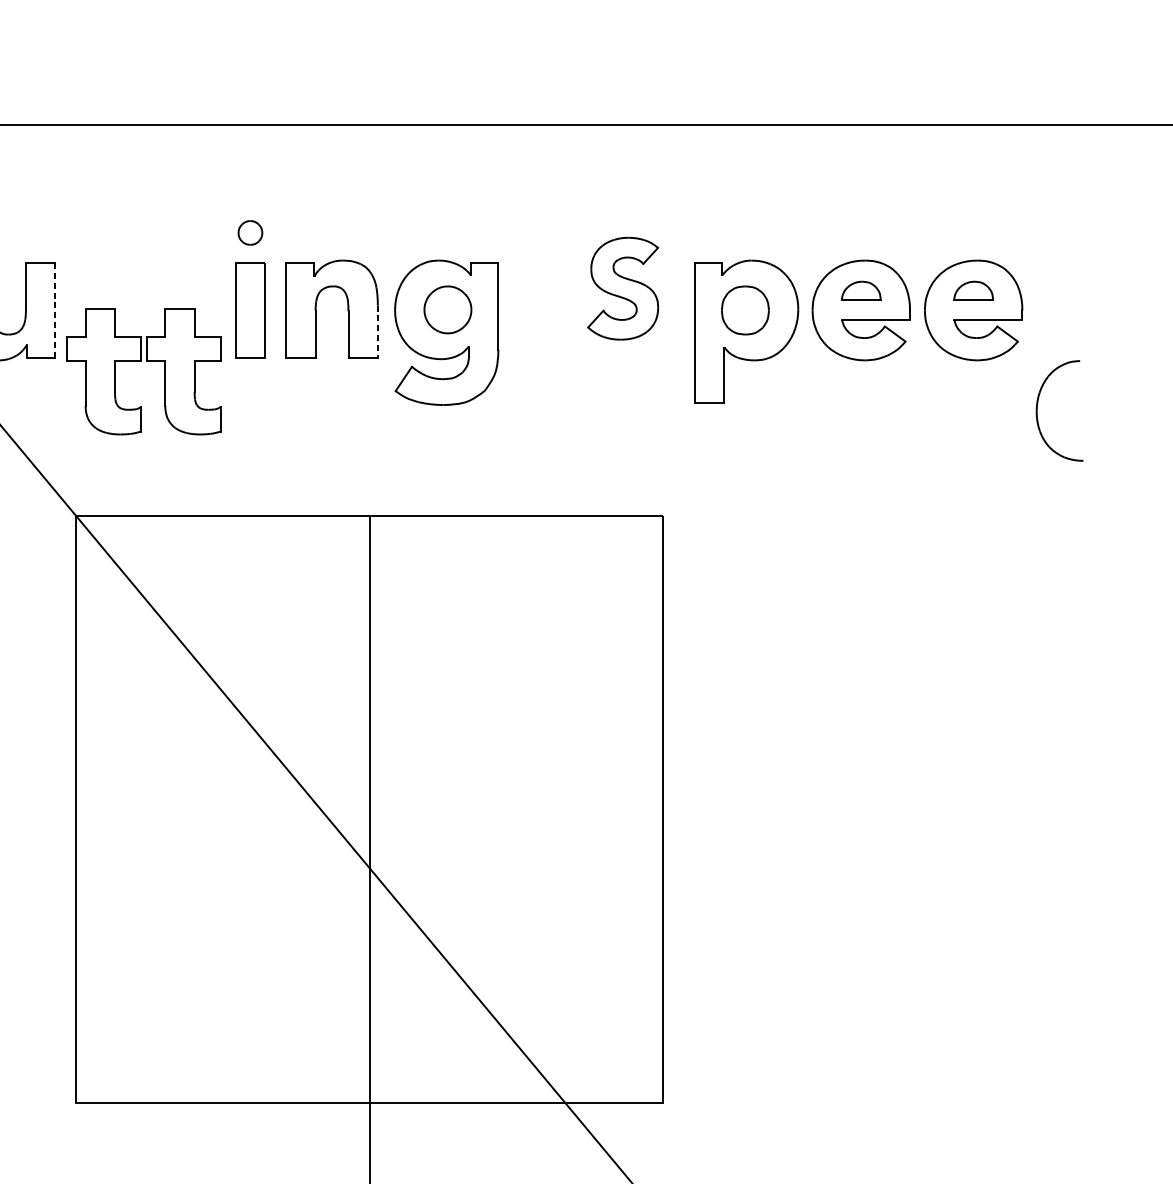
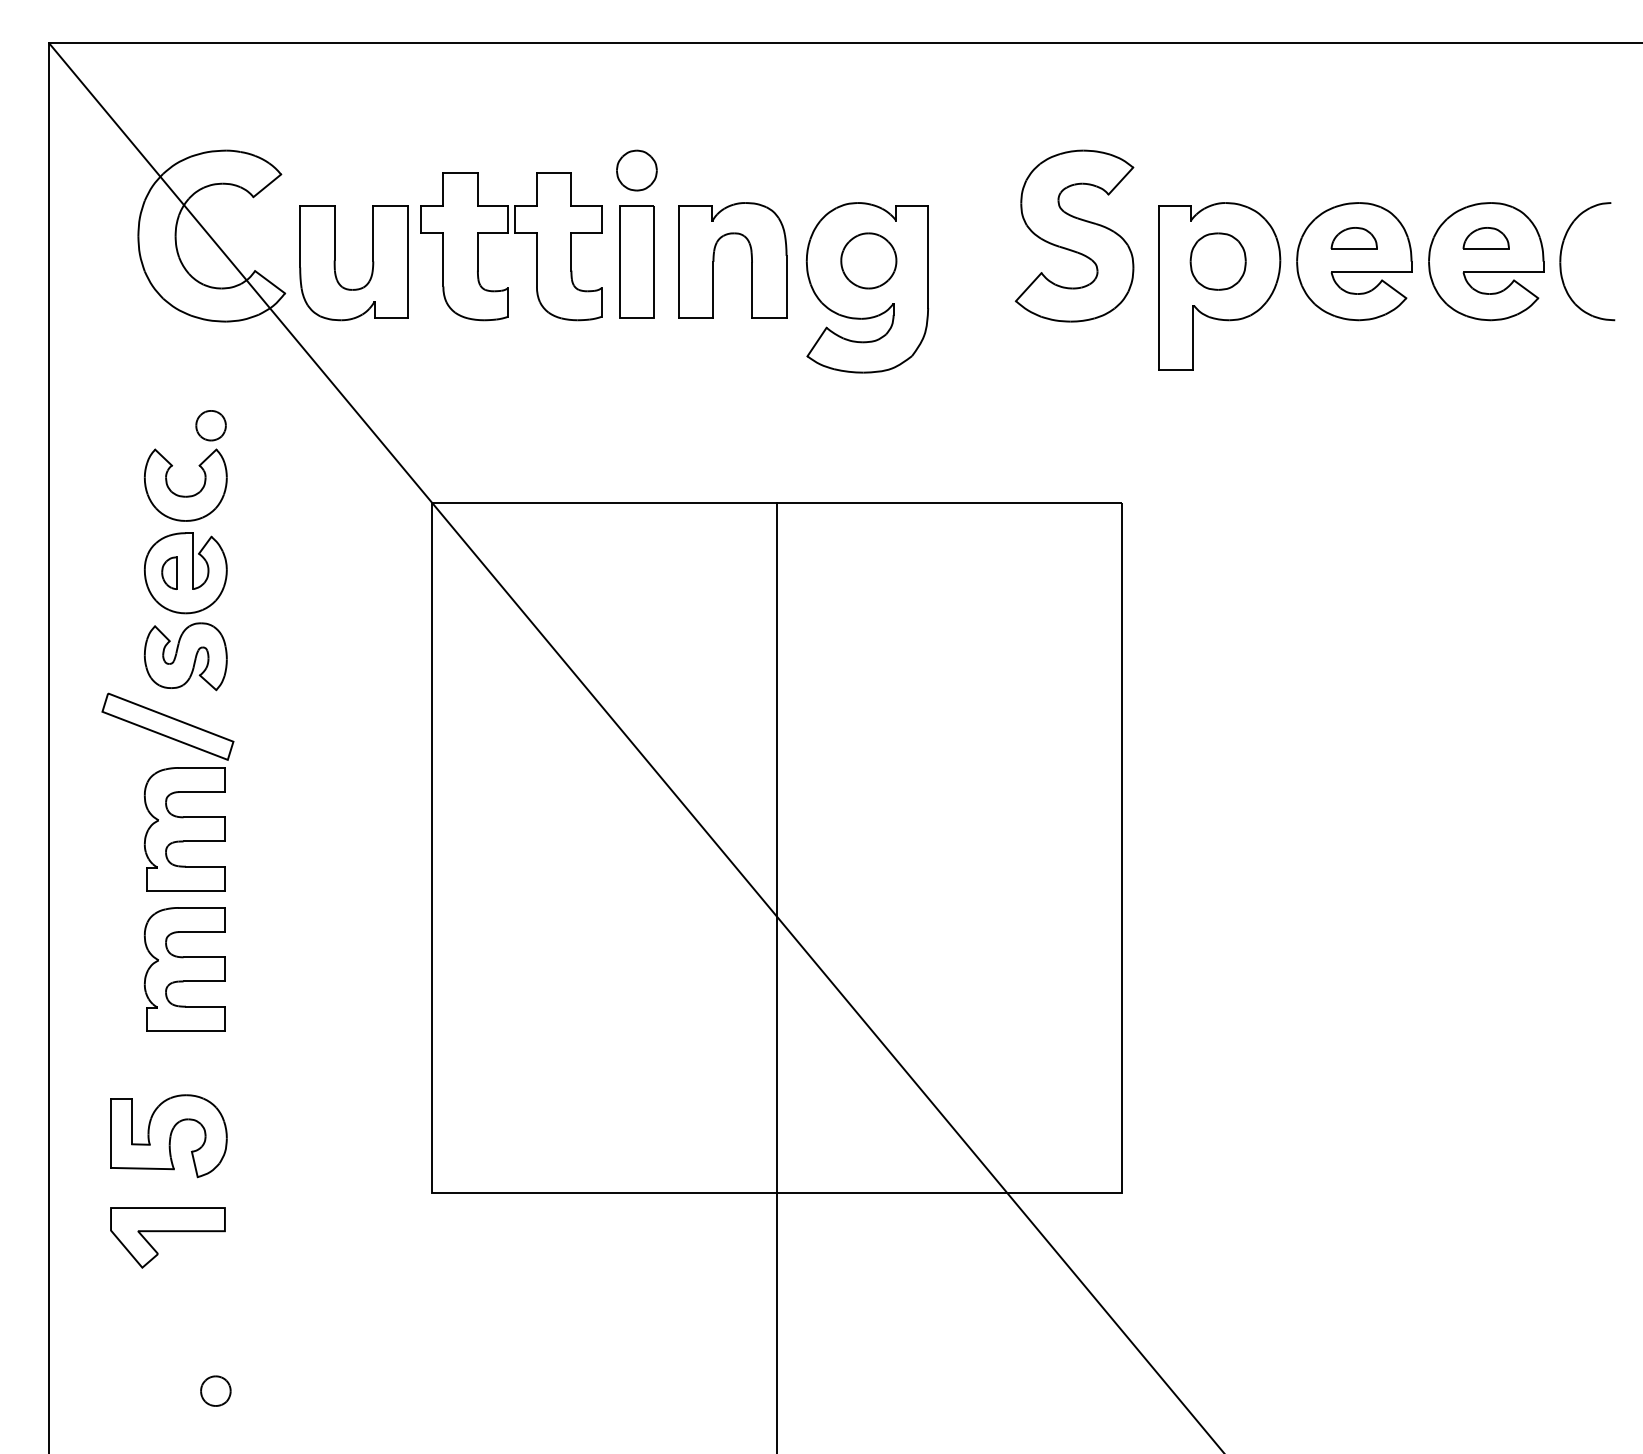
part: (250, 232) -> (636, 170), size x1.43
part: (623, 288) -> (1074, 235), size x1.43
line: (55, 310) -> (407, 261), dashed -> solid
line: (377, 331) -> (786, 286), dashed -> solid
part: (141, 360) -> (508, 233), moved
part: (1037, 410) -> (1561, 261), moved

